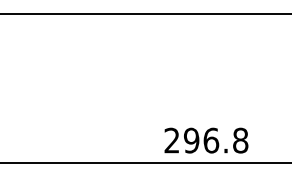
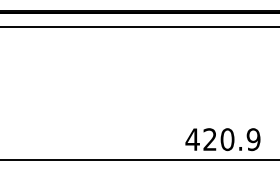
text: (205, 140) -> (222, 139), 296.8 -> 420.9

